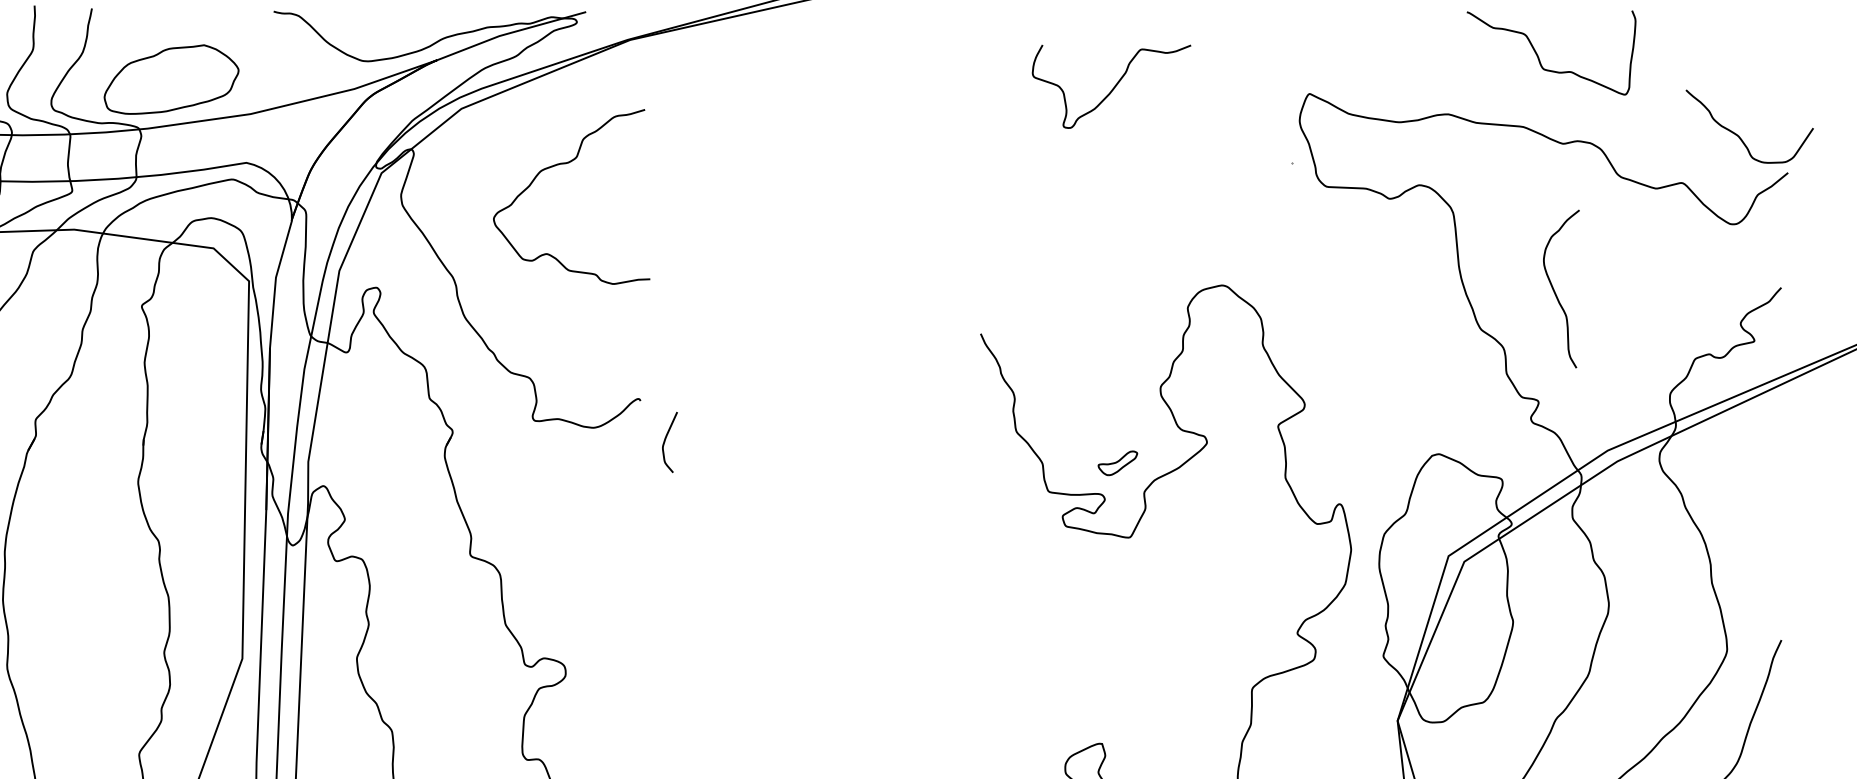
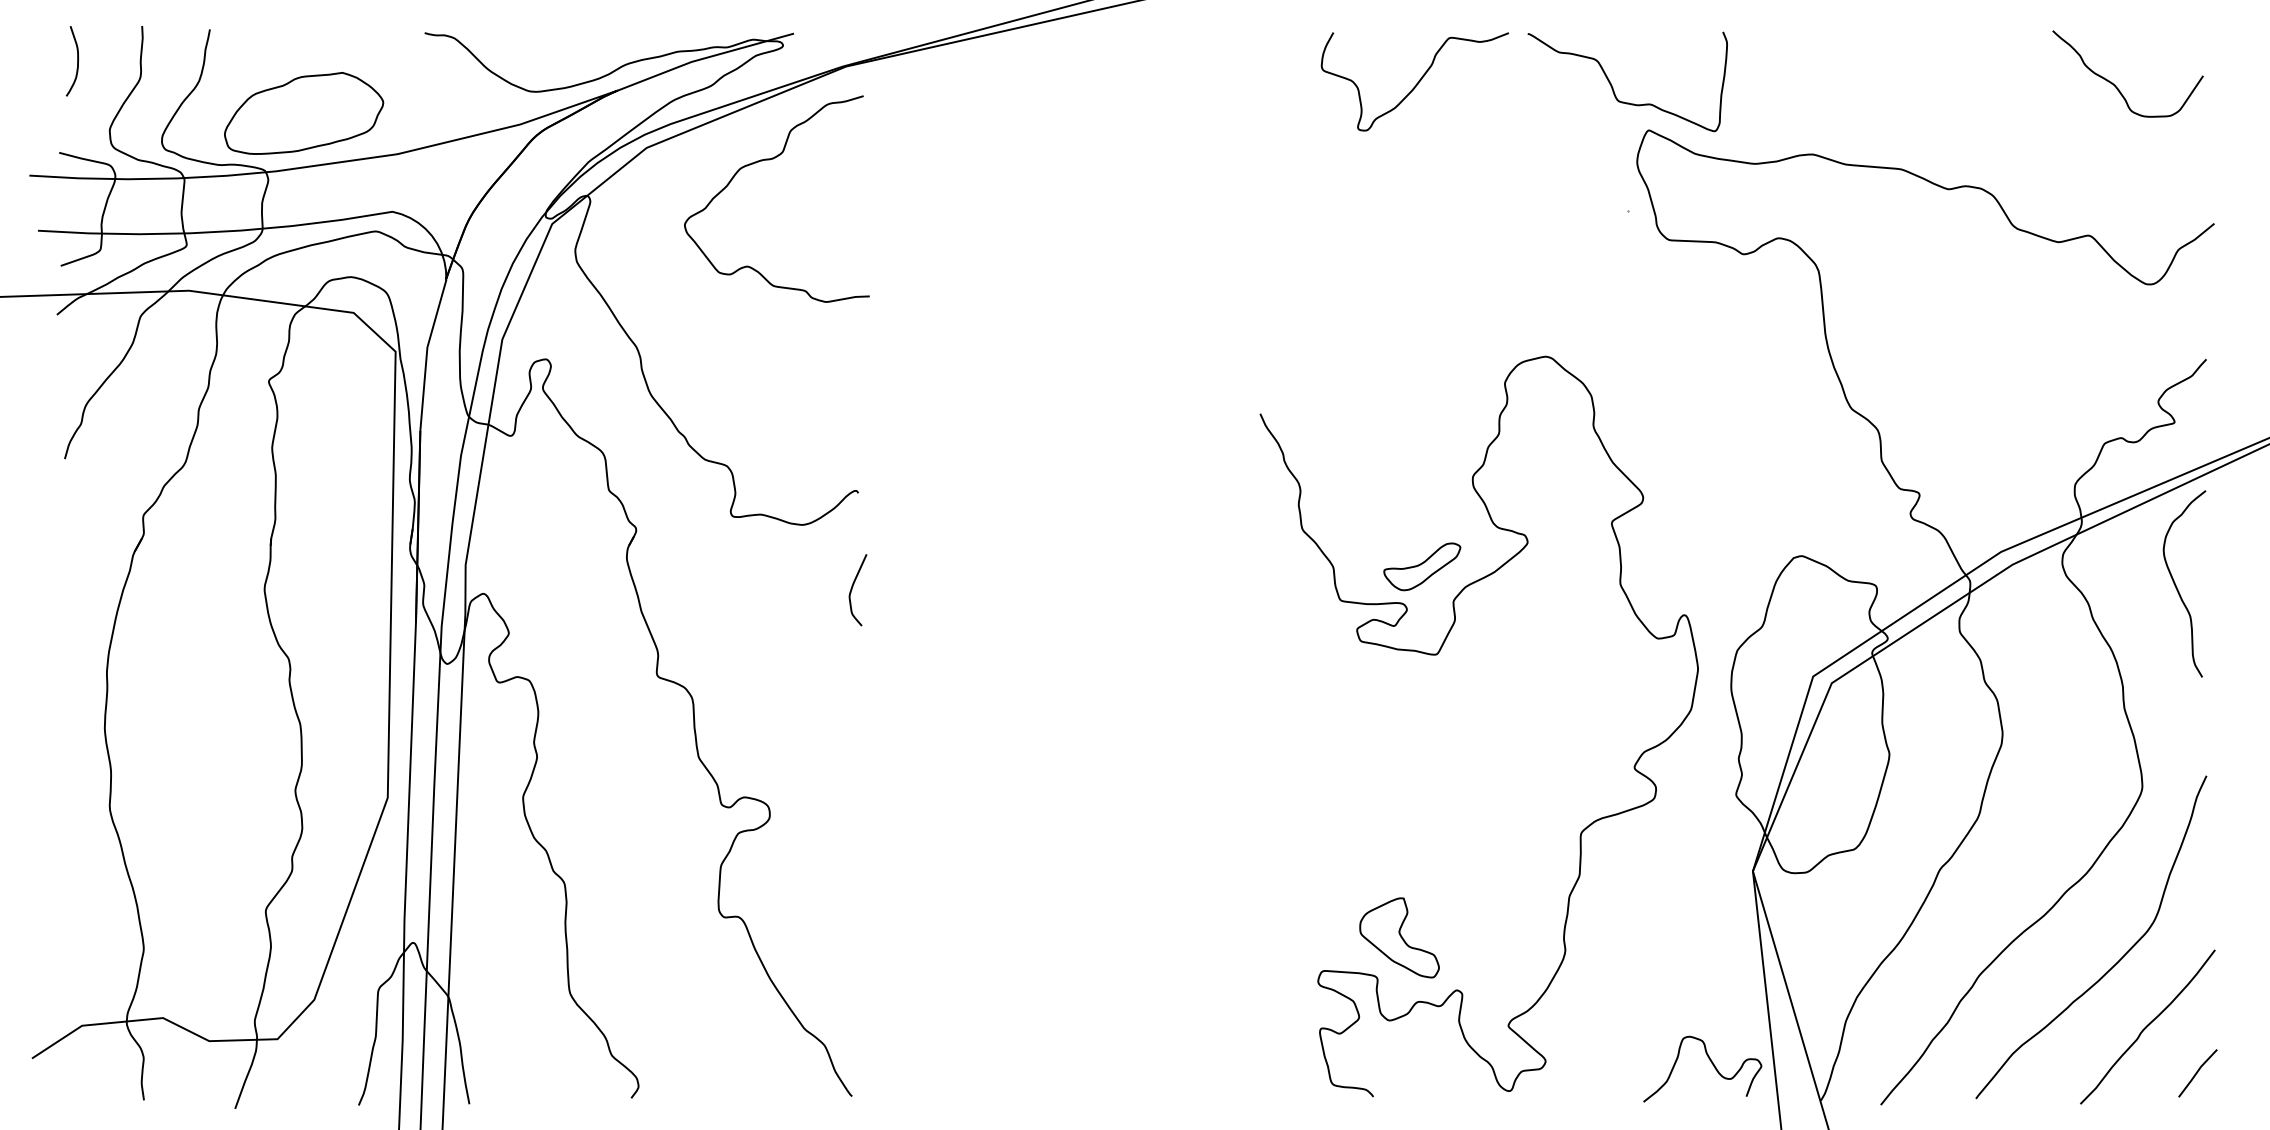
curve: (1539, 57) -> (1613, 87), moved
curve: (1112, 88) -> (1416, 83), moved
curve: (1739, 135) -> (2115, 84), moved
curve: (566, 164) -> (770, 160), moved
curve: (1555, 292) -> (2177, 587), moved
curve: (665, 442) -> (852, 590), moved
part: (1118, 462) -> (1422, 566), size x1.67

